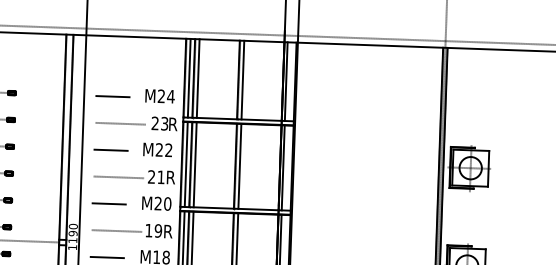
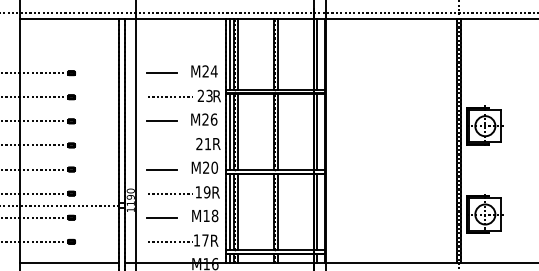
text: (168, 150) -> (213, 119), M22 -> M26
line: (118, 177) -> (169, 145), removed

